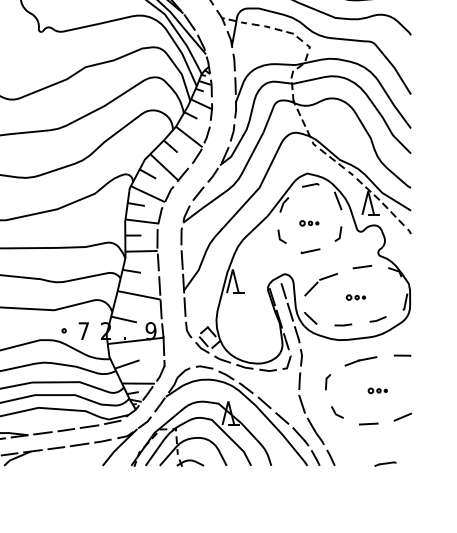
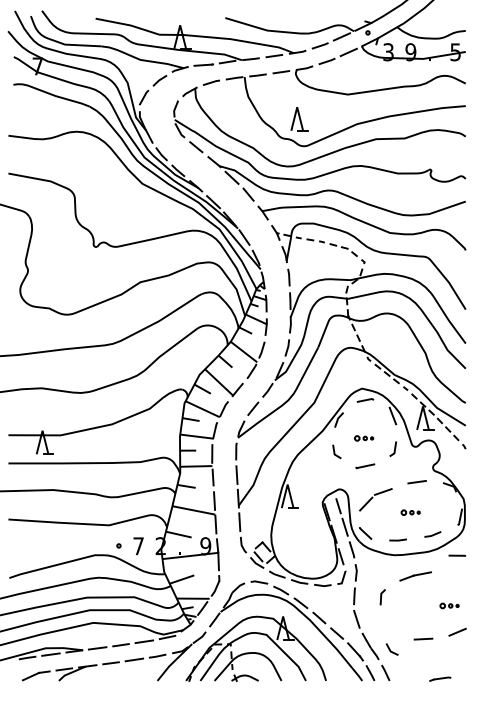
line: (402, 355) -> (457, 555), moved
part: (377, 390) -> (449, 605), moved
line: (335, 412) -> (390, 649), moved

